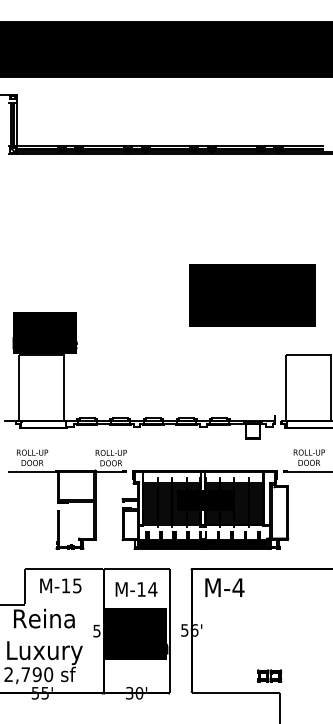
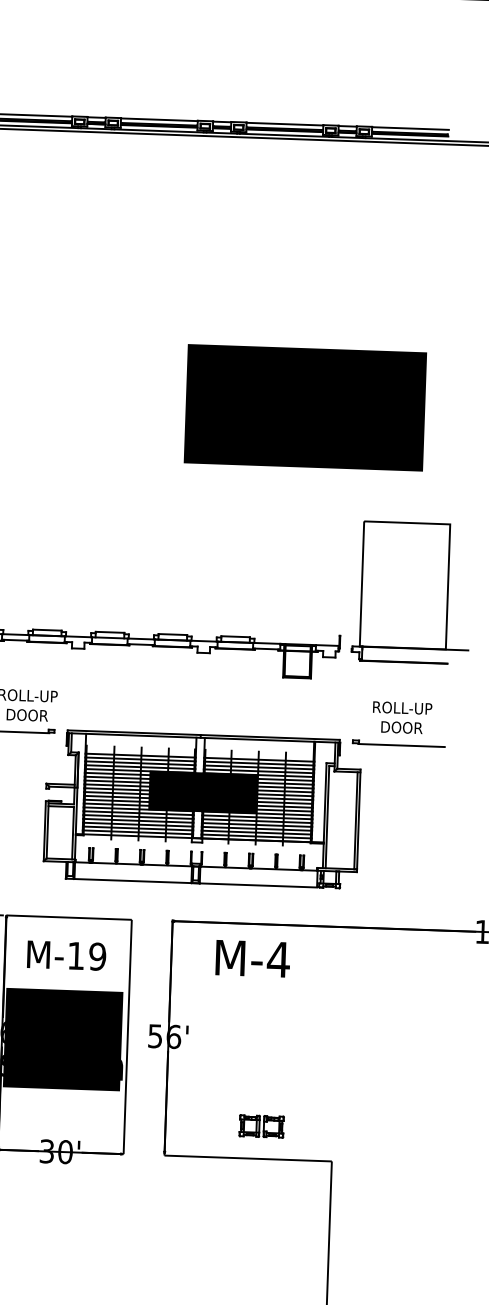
fill: (203, 544) -> (196, 874), removed
text: (224, 587) -> (252, 958), moved
text: (152, 589) -> (96, 956), M-14 -> M-19
part: (269, 675) -> (261, 1125), moved

